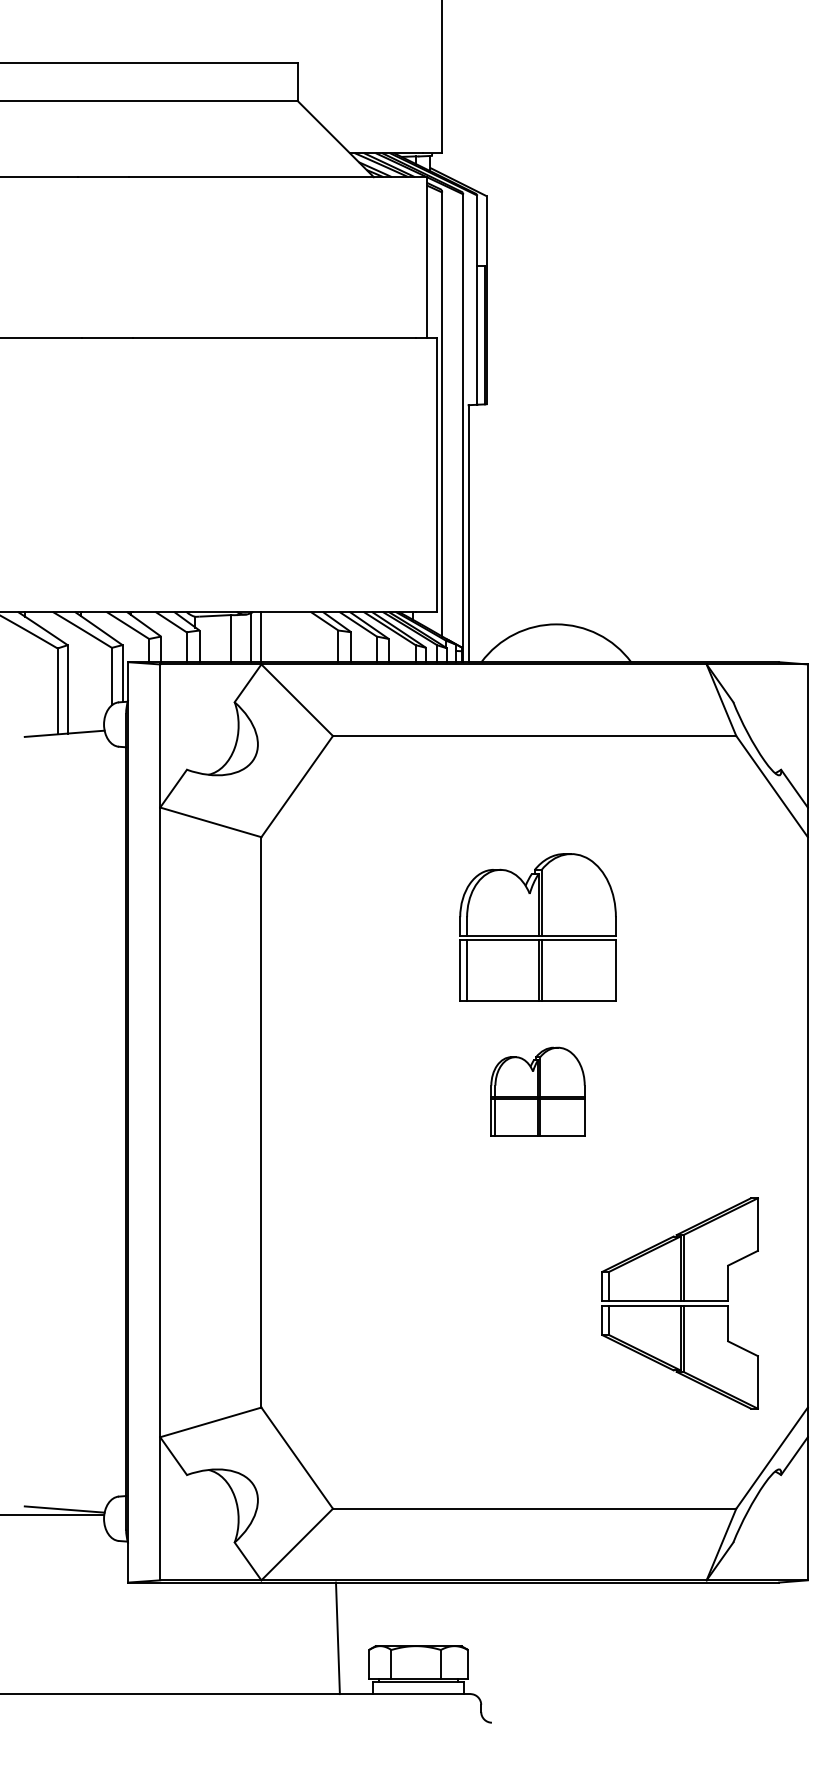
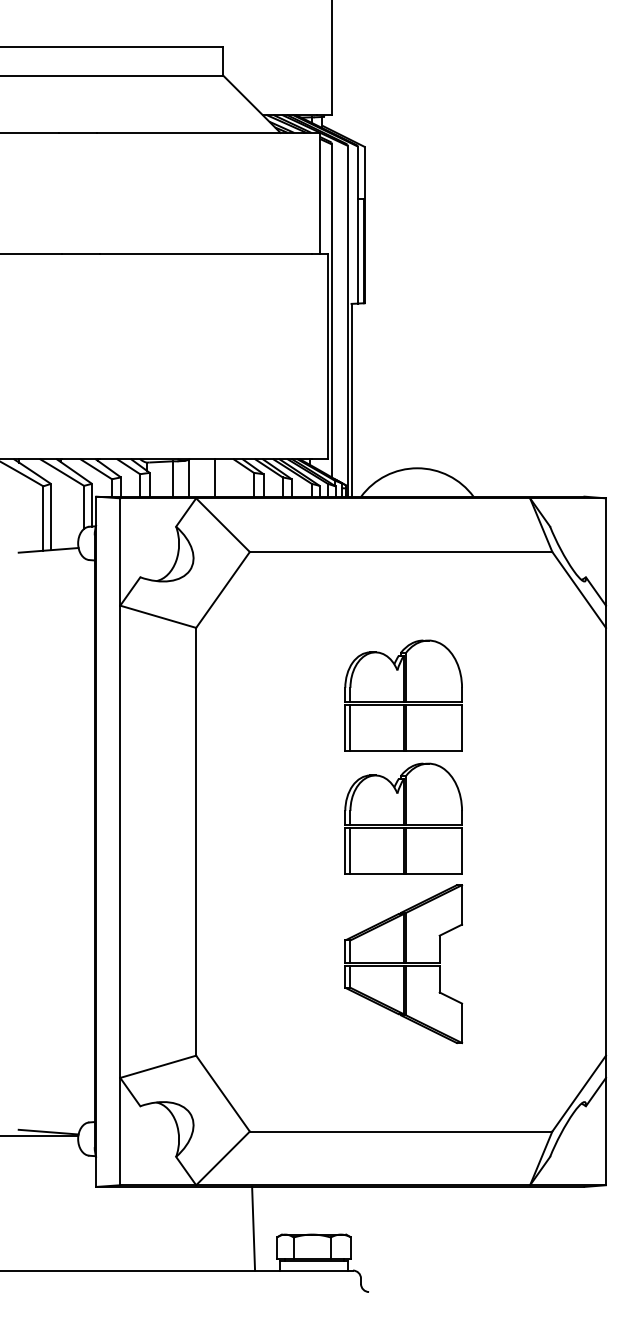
line: (260, 636) -> (215, 477), moved
part: (537, 1091) -> (403, 818), size x1.67
part: (679, 1303) -> (403, 964), moved

